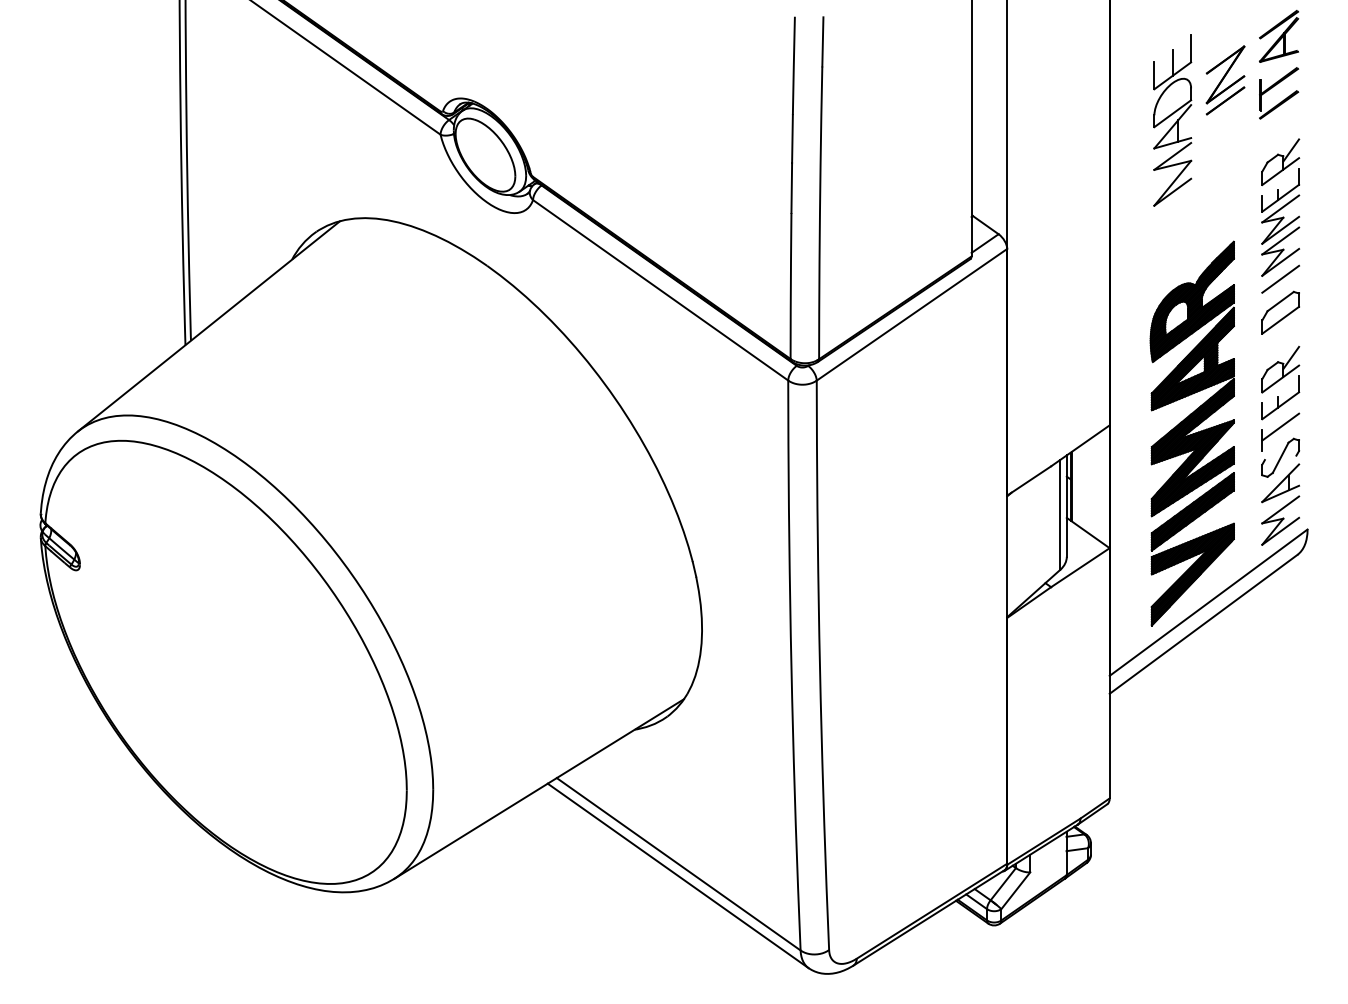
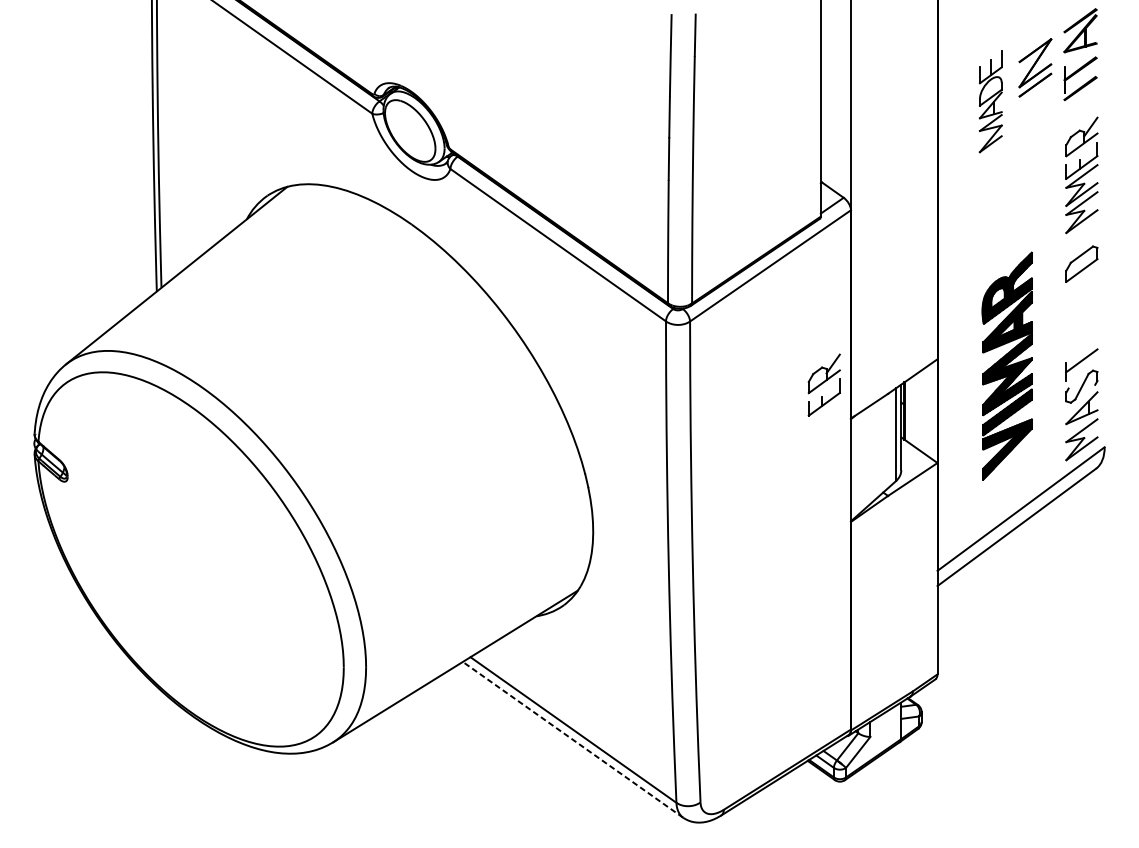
part: (1172, 120) -> (990, 101), size x0.7
line: (1280, 278) -> (1081, 235), removed
part: (1280, 382) -> (824, 384), moved
part: (1191, 433) -> (1006, 366), size x0.7
line: (678, 875) -> (573, 739), solid -> dashed

